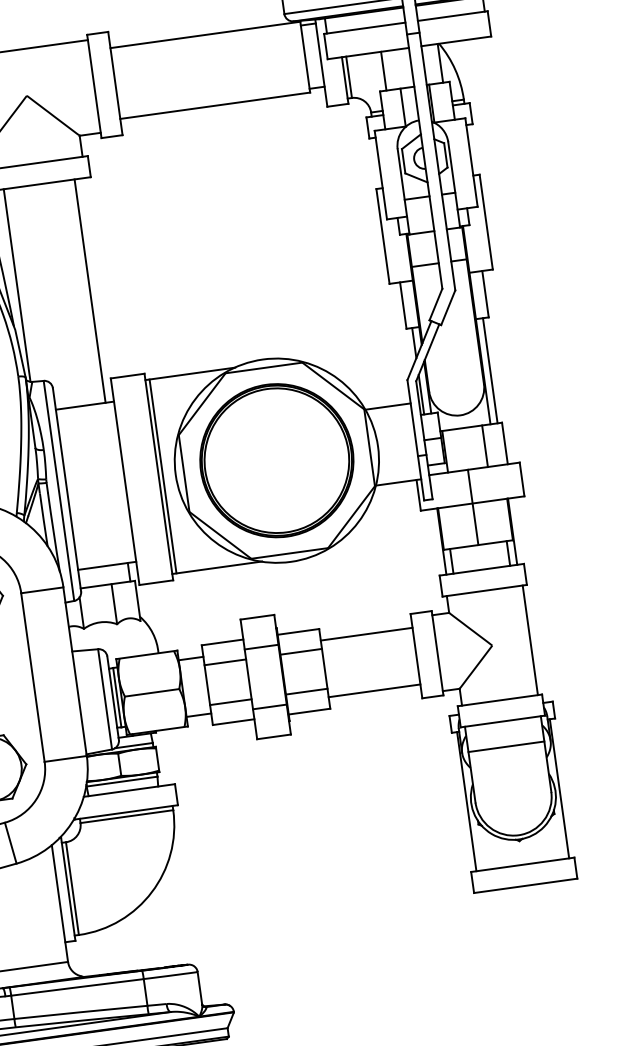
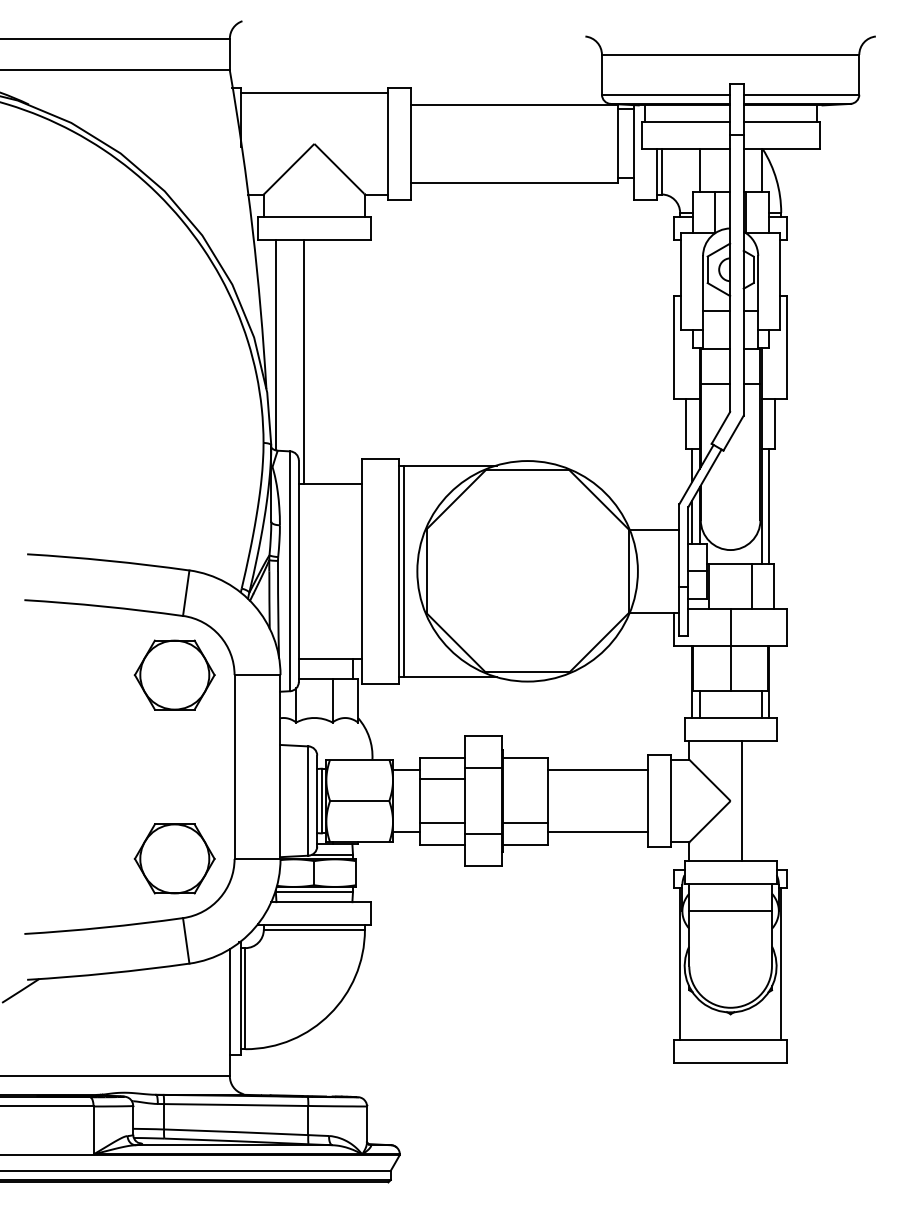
line: (90, 290) -> (304, 361), moved
part: (276, 459) -> (527, 570), removed
line: (530, 639) -> (742, 800), moved
line: (300, 652) -> (524, 779), removed

